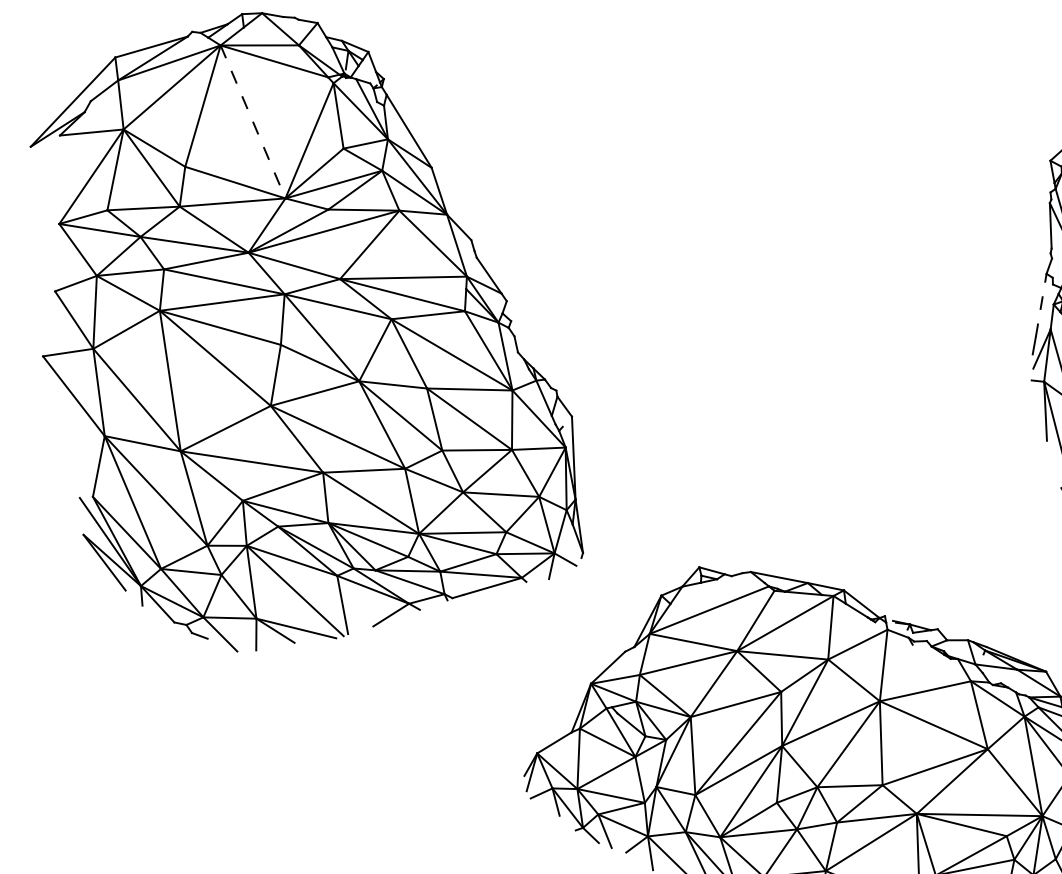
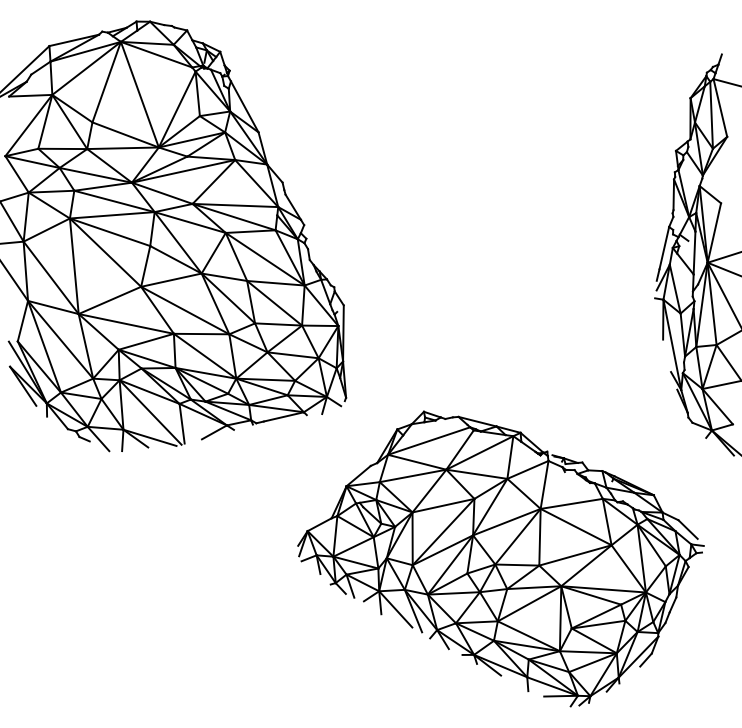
line: (254, 123) -> (140, 95), dashed -> solid
line: (1041, 305) -> (664, 248), dashed -> solid

